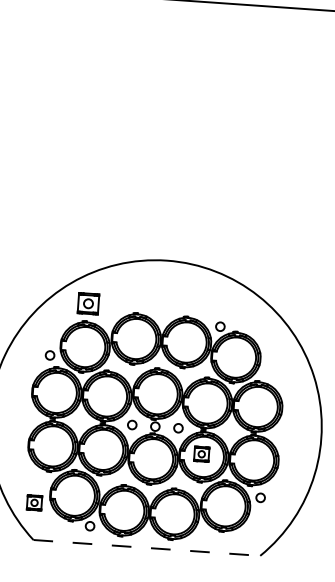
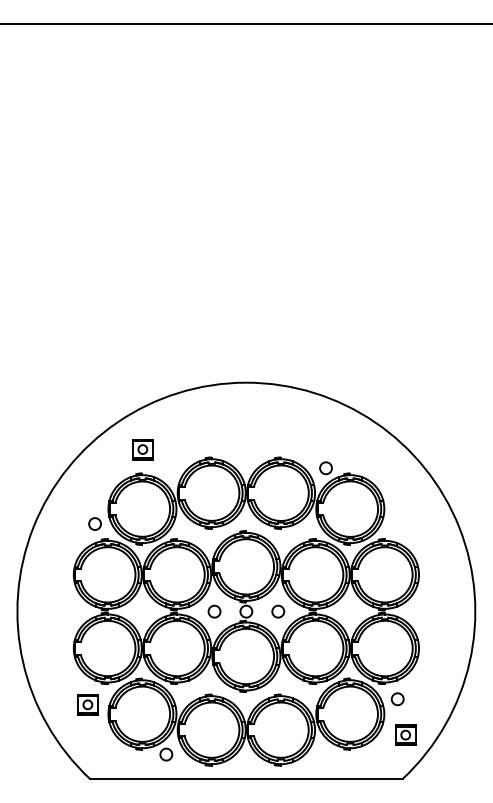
part: (88, 303) -> (142, 449), size x0.71
part: (201, 453) -> (405, 734), moved
part: (34, 502) -> (87, 704), moved
line: (146, 547) -> (246, 778), dashed -> solid

